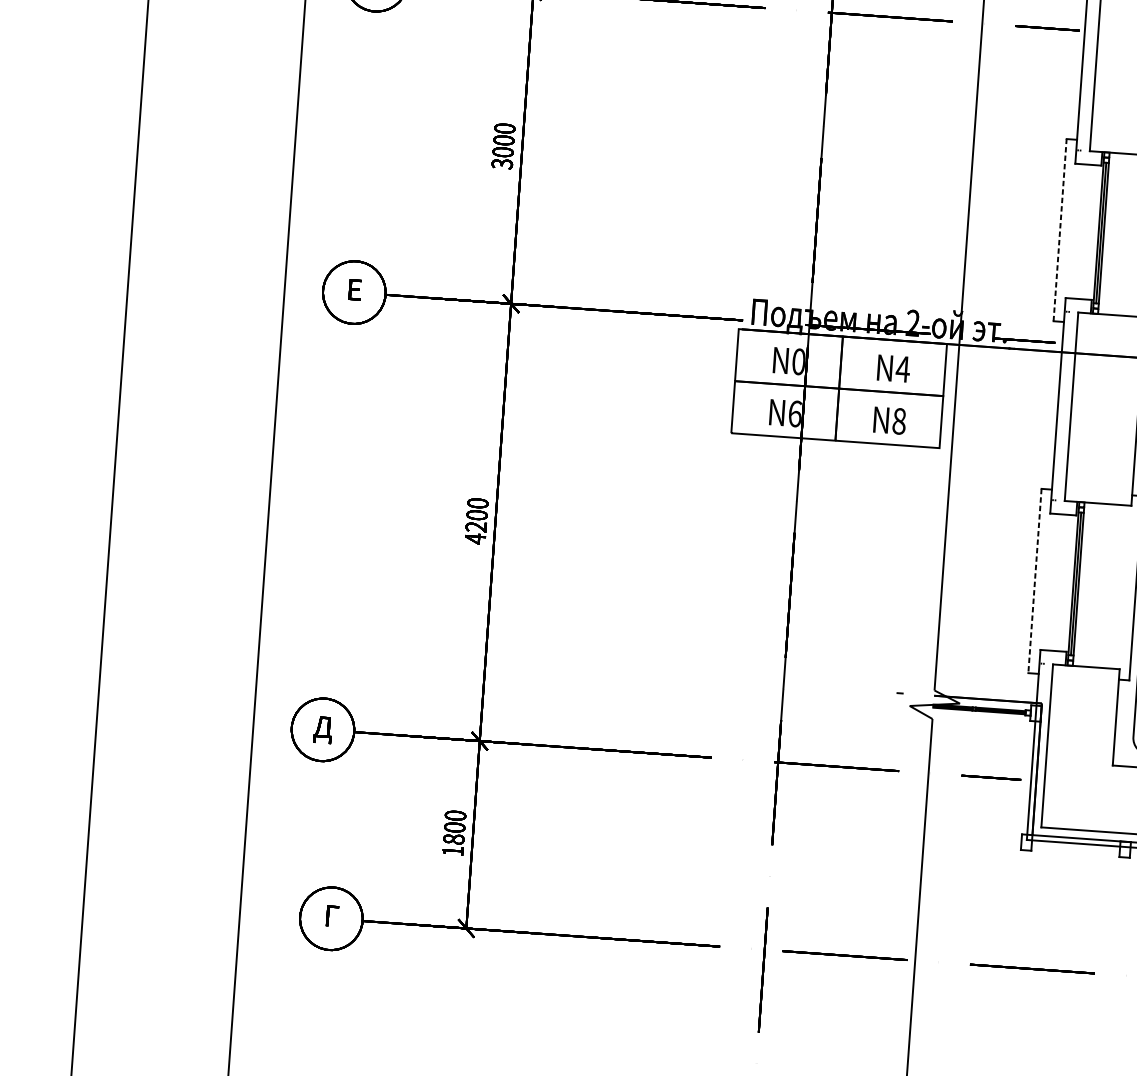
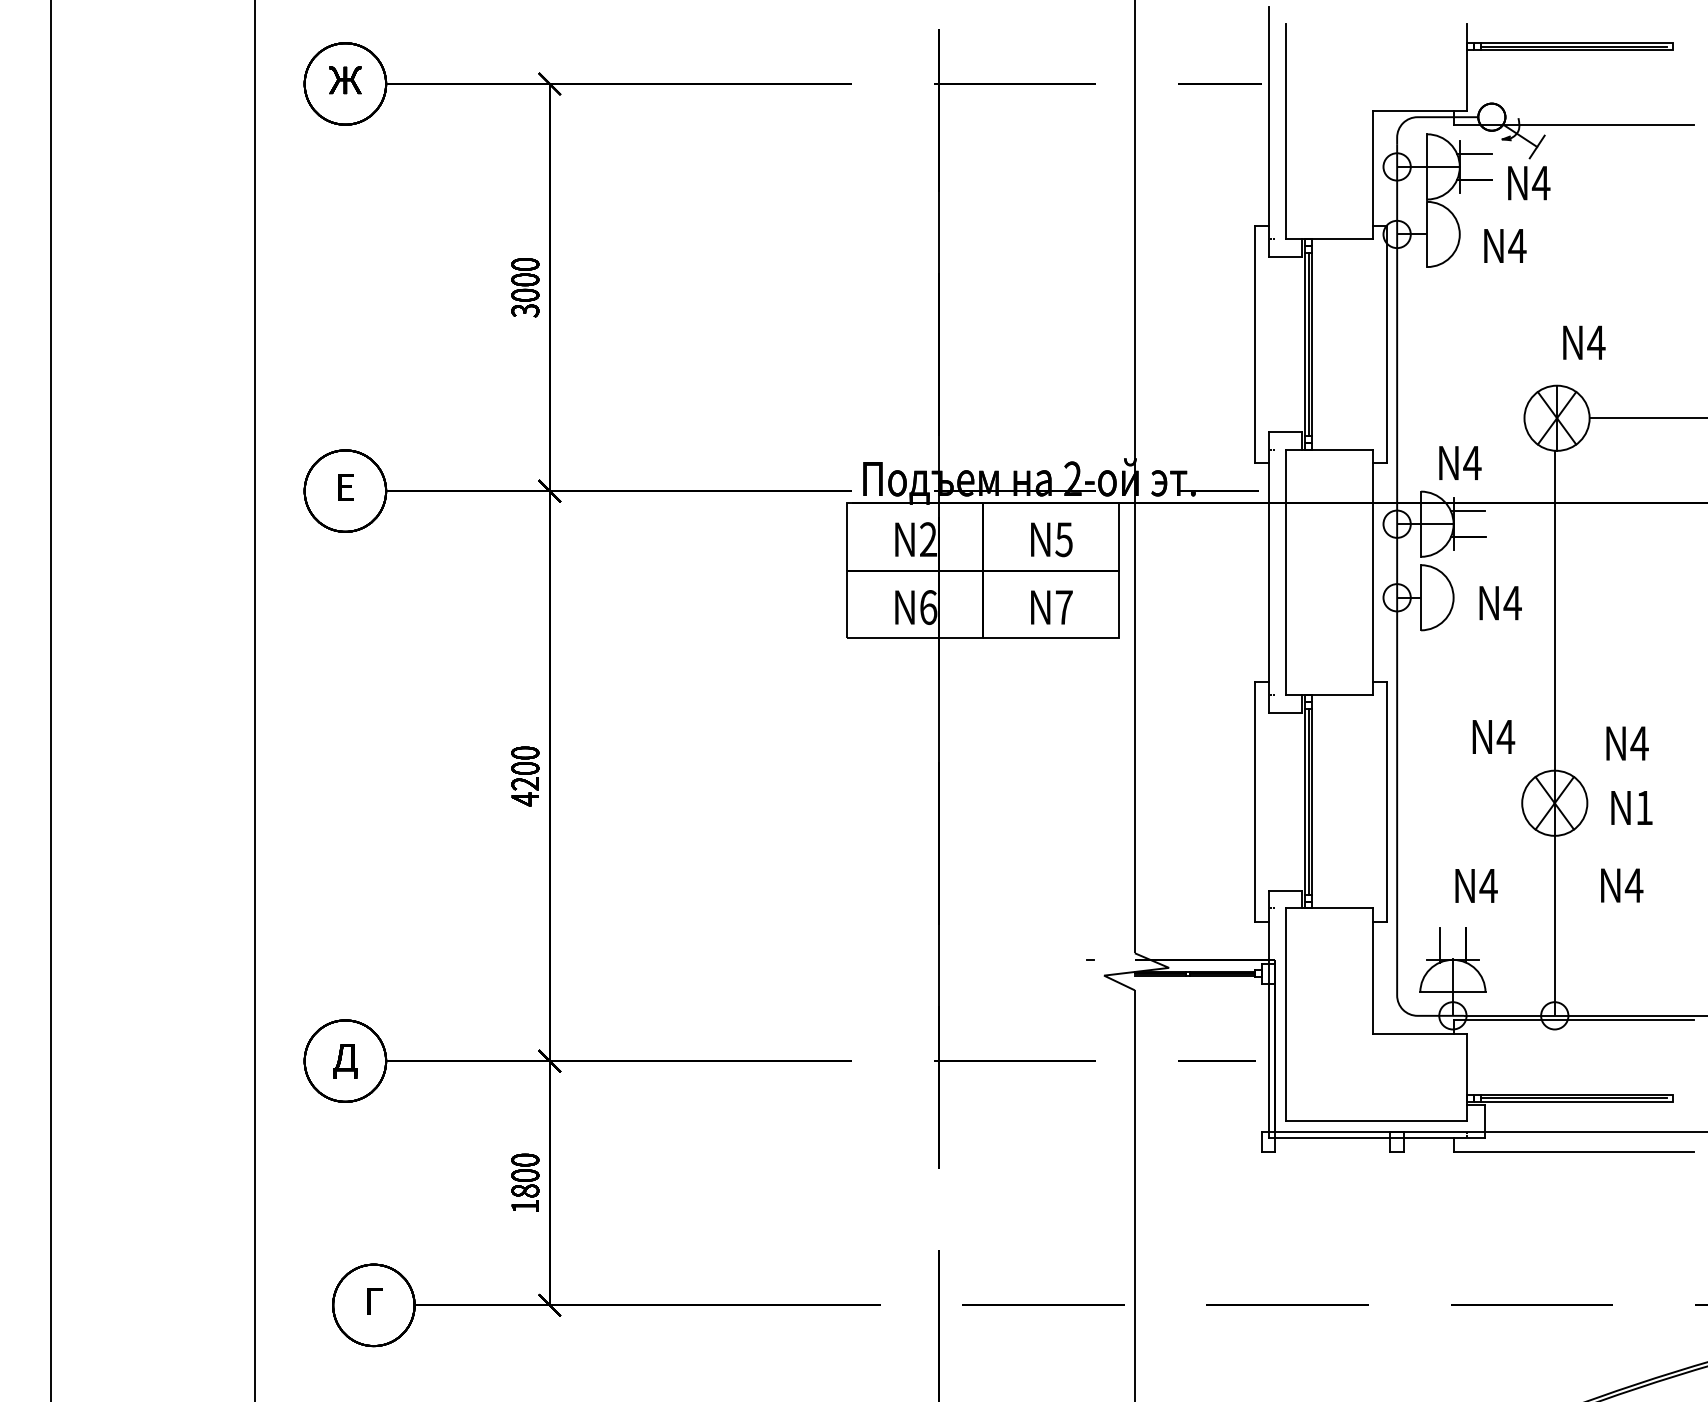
line: (1059, 230) -> (1254, 344), dashed -> solid
text: (798, 361) -> (928, 539), N0 -> N2
text: (902, 369) -> (1063, 539), N4 -> N5
text: (898, 421) -> (1063, 607), N8 -> N7
line: (1034, 581) -> (1254, 802), dashed -> solid

